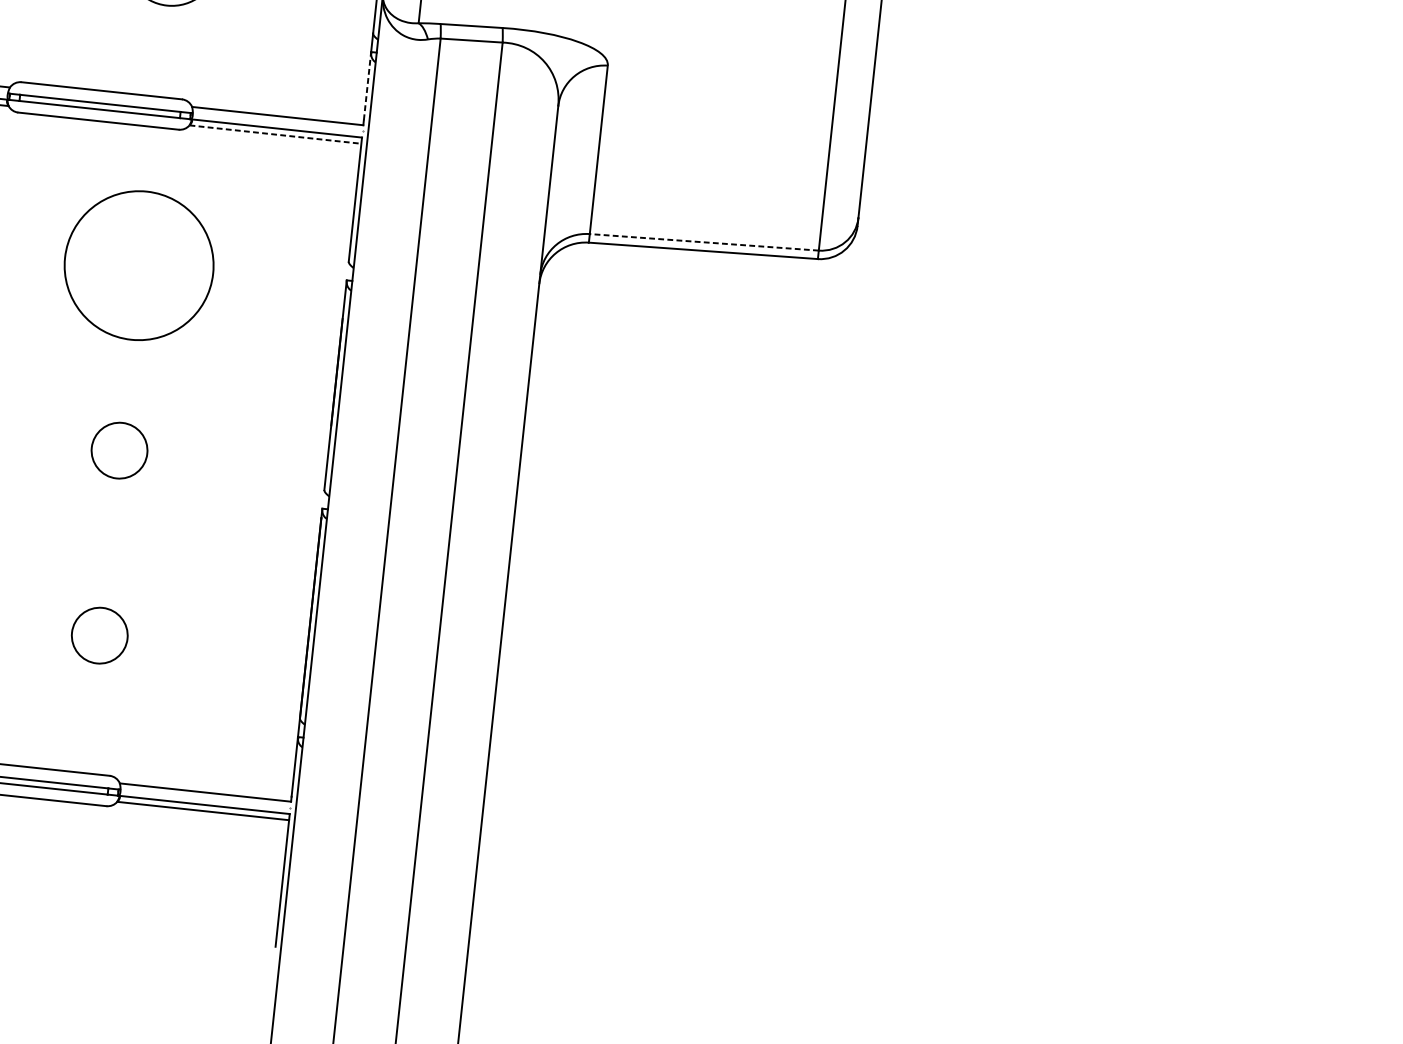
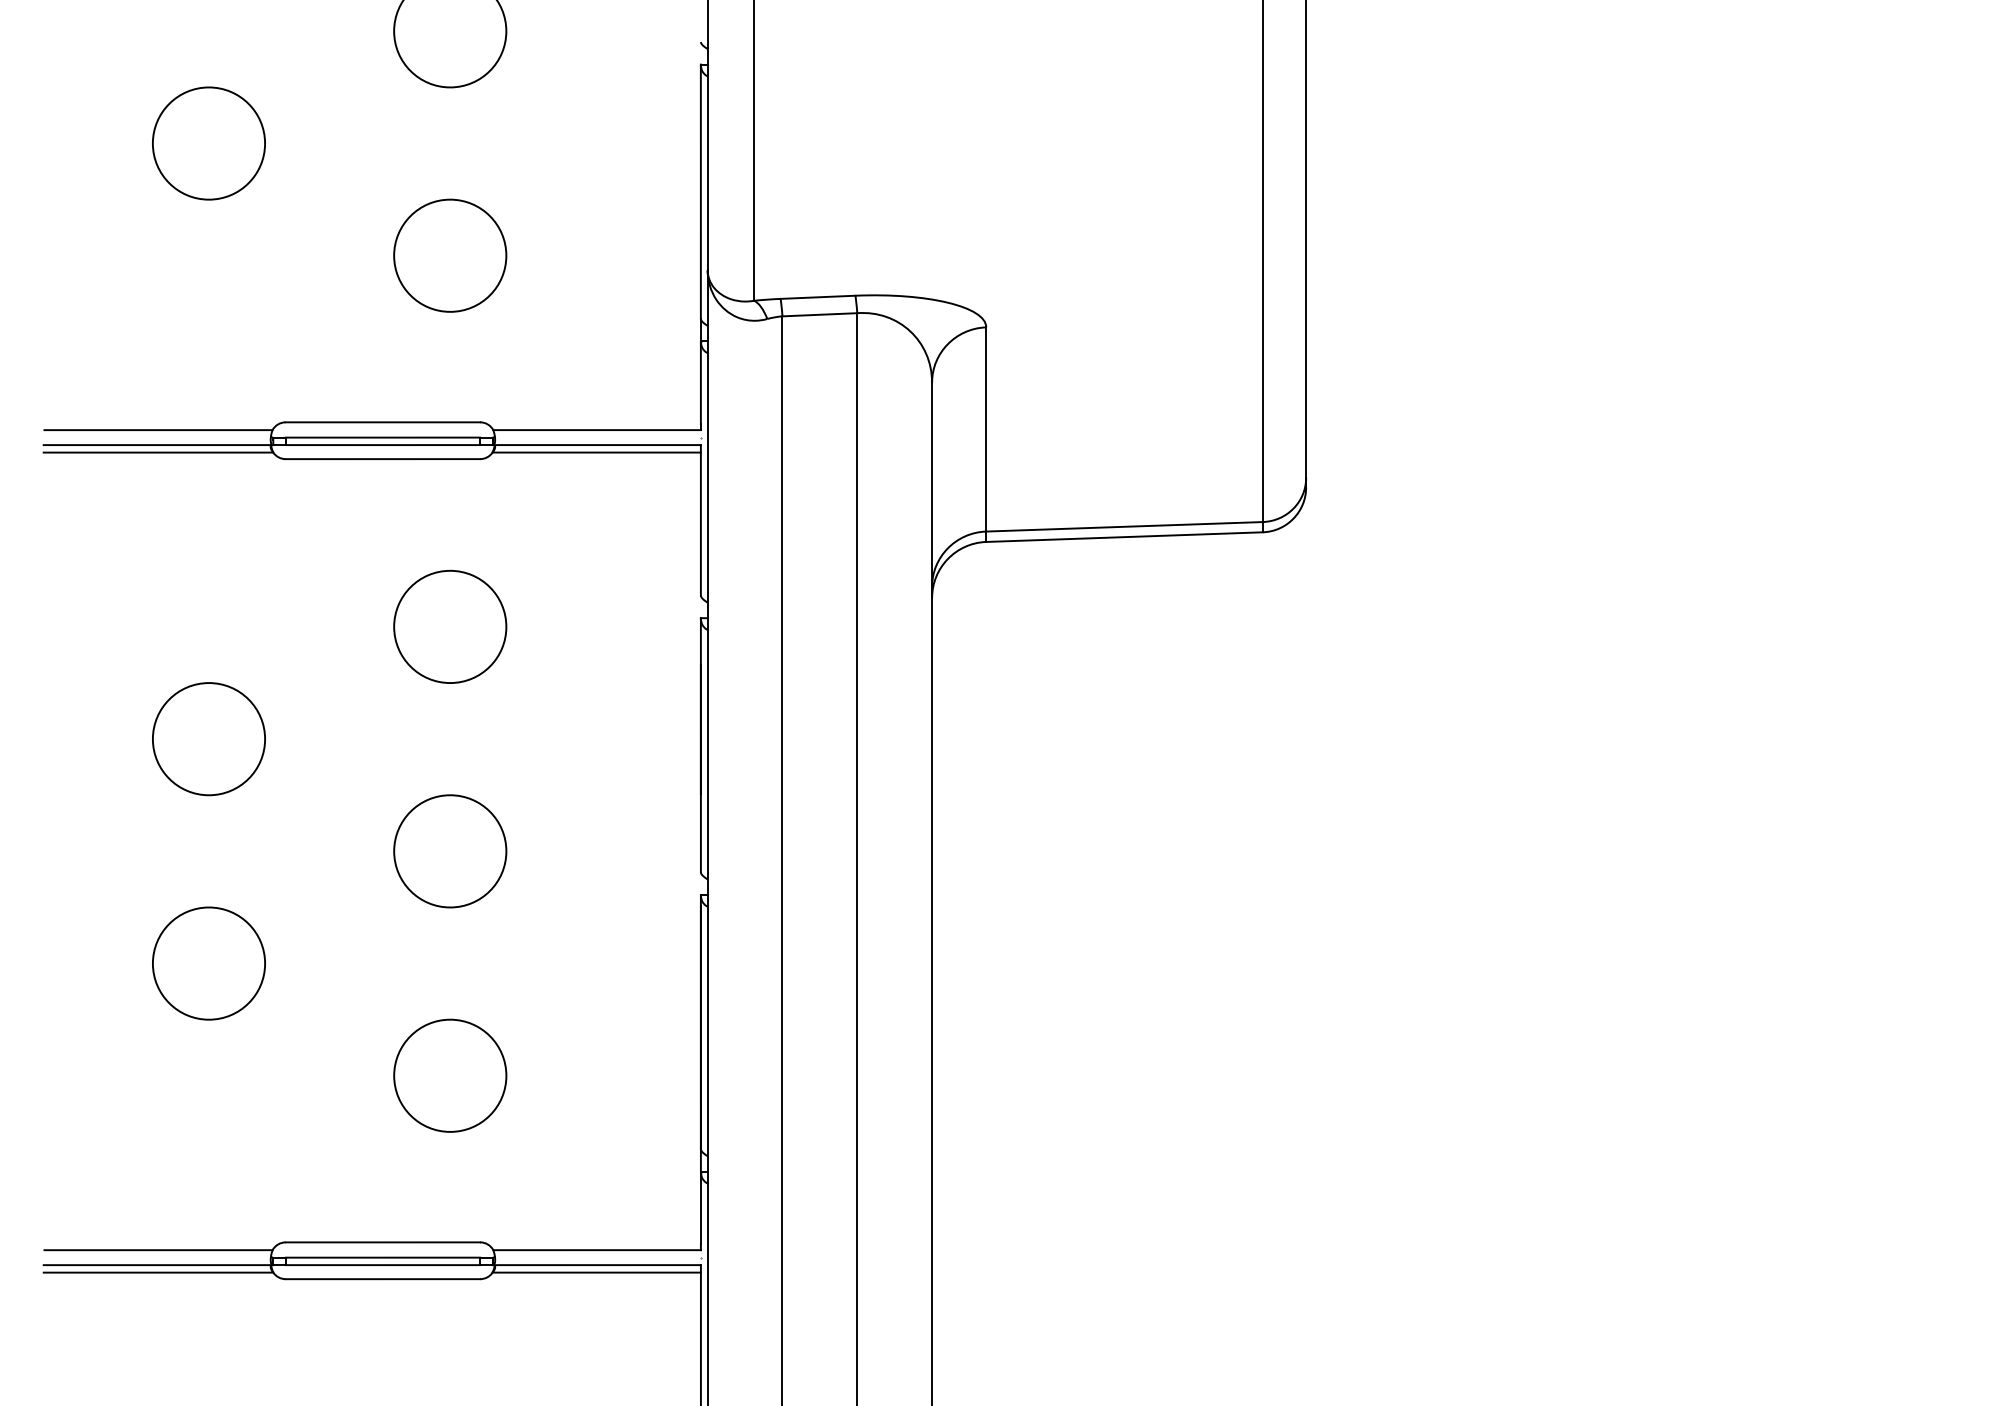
line: (367, 85) -> (700, 382), dashed -> solid
line: (276, 134) -> (597, 452), dashed -> solid
line: (704, 242) -> (1124, 526), dashed -> solid
circle: (139, 265) -> (450, 626), size x0.62
circle: (119, 450) -> (450, 851), size x1.67
circle: (99, 635) -> (450, 1075), size x1.67

